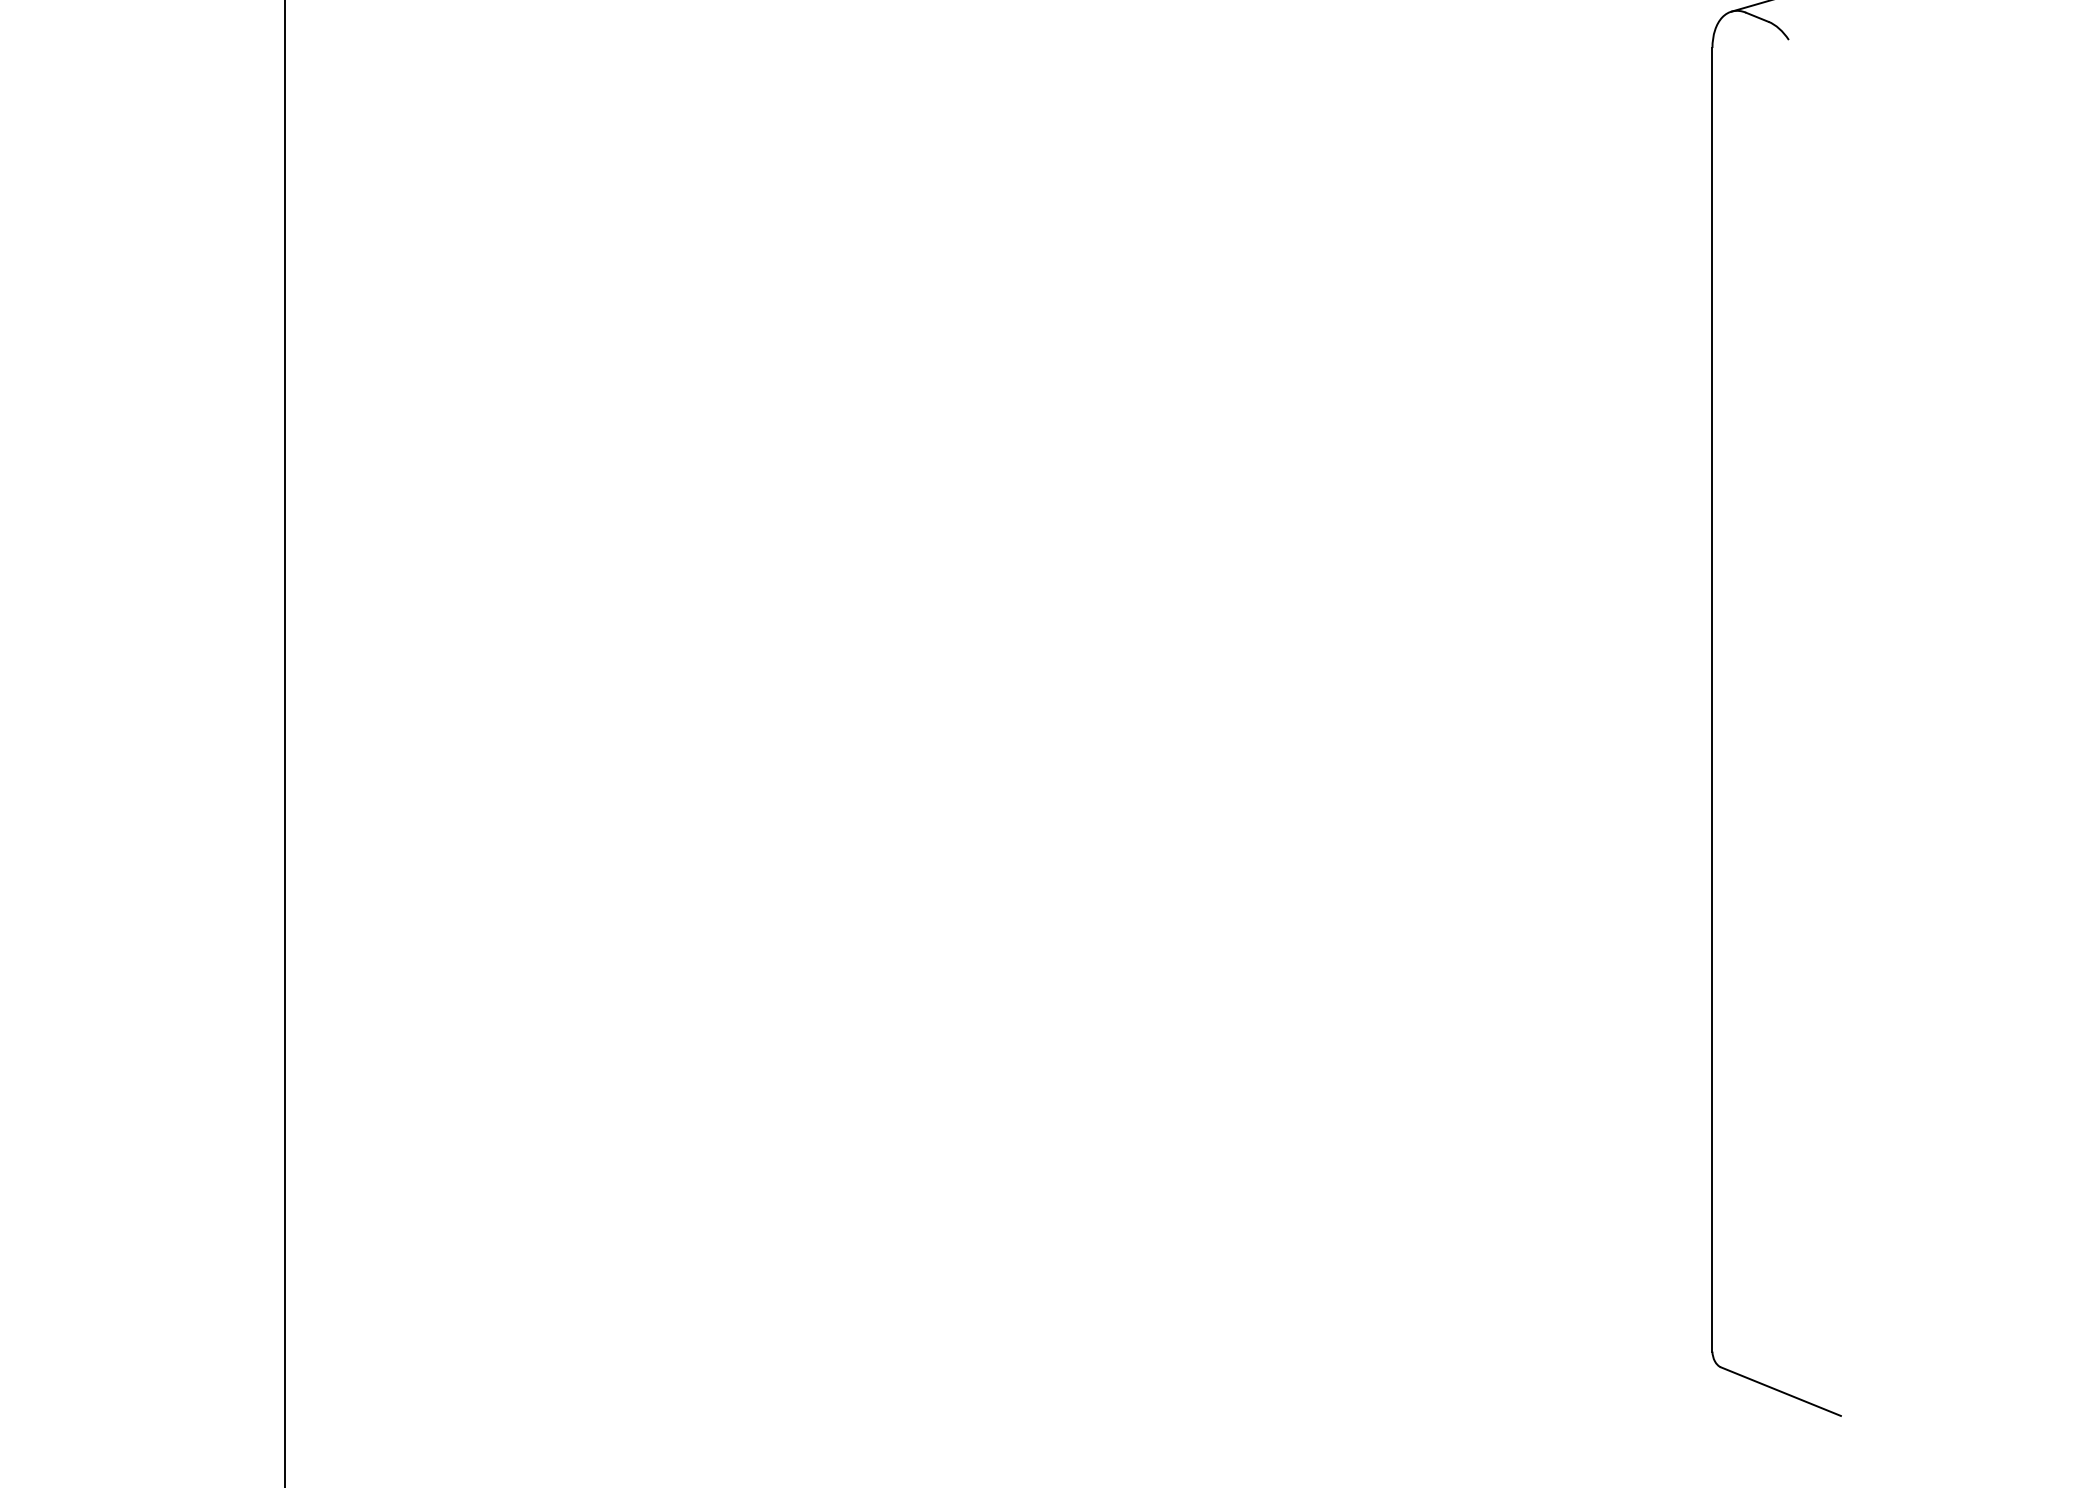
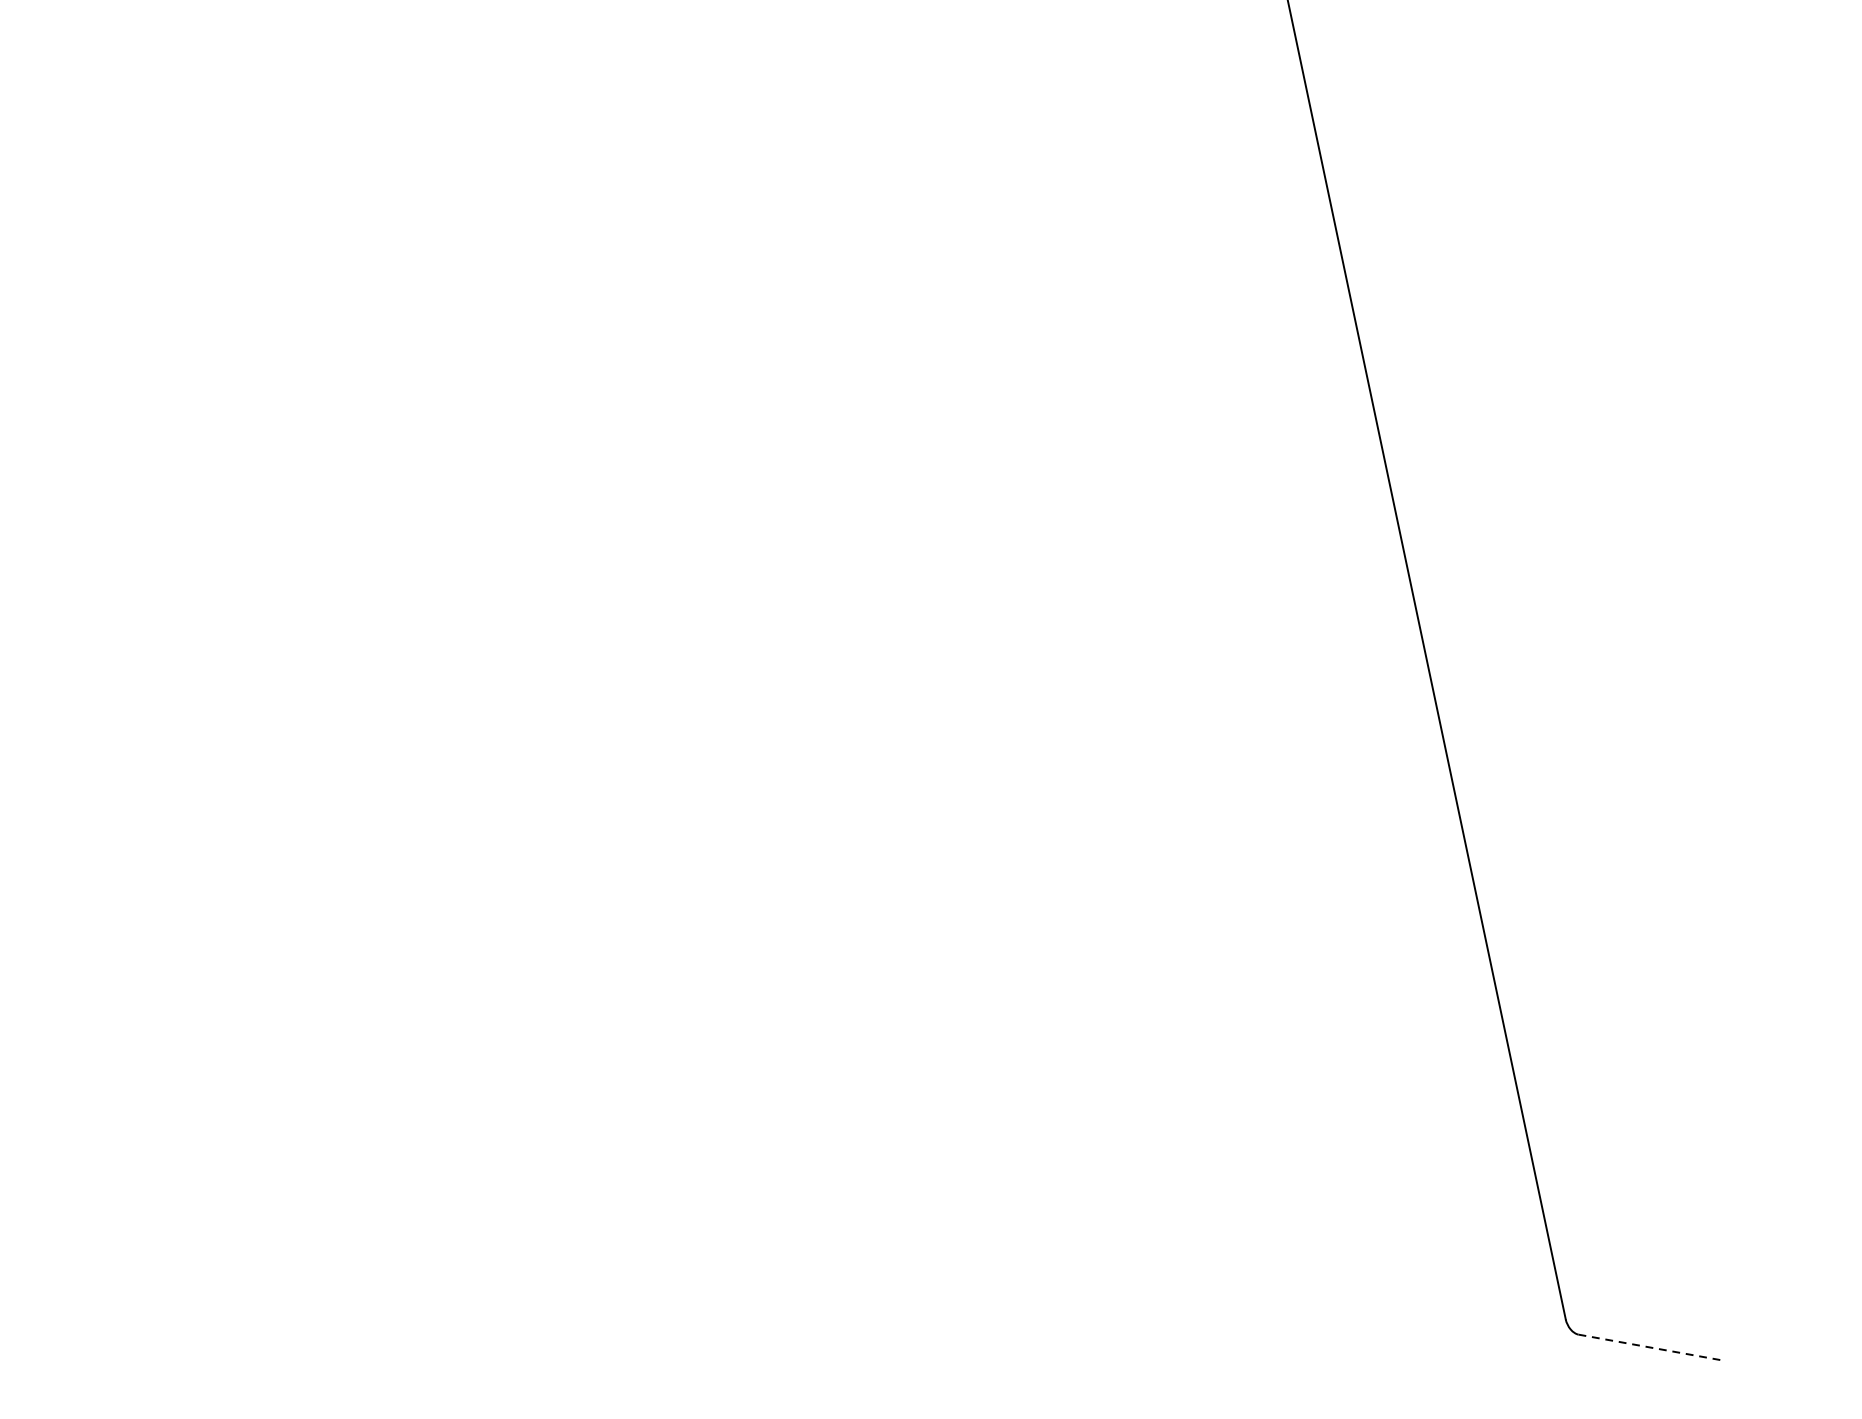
line: (1780, 1391) -> (1649, 1347), solid -> dashed

